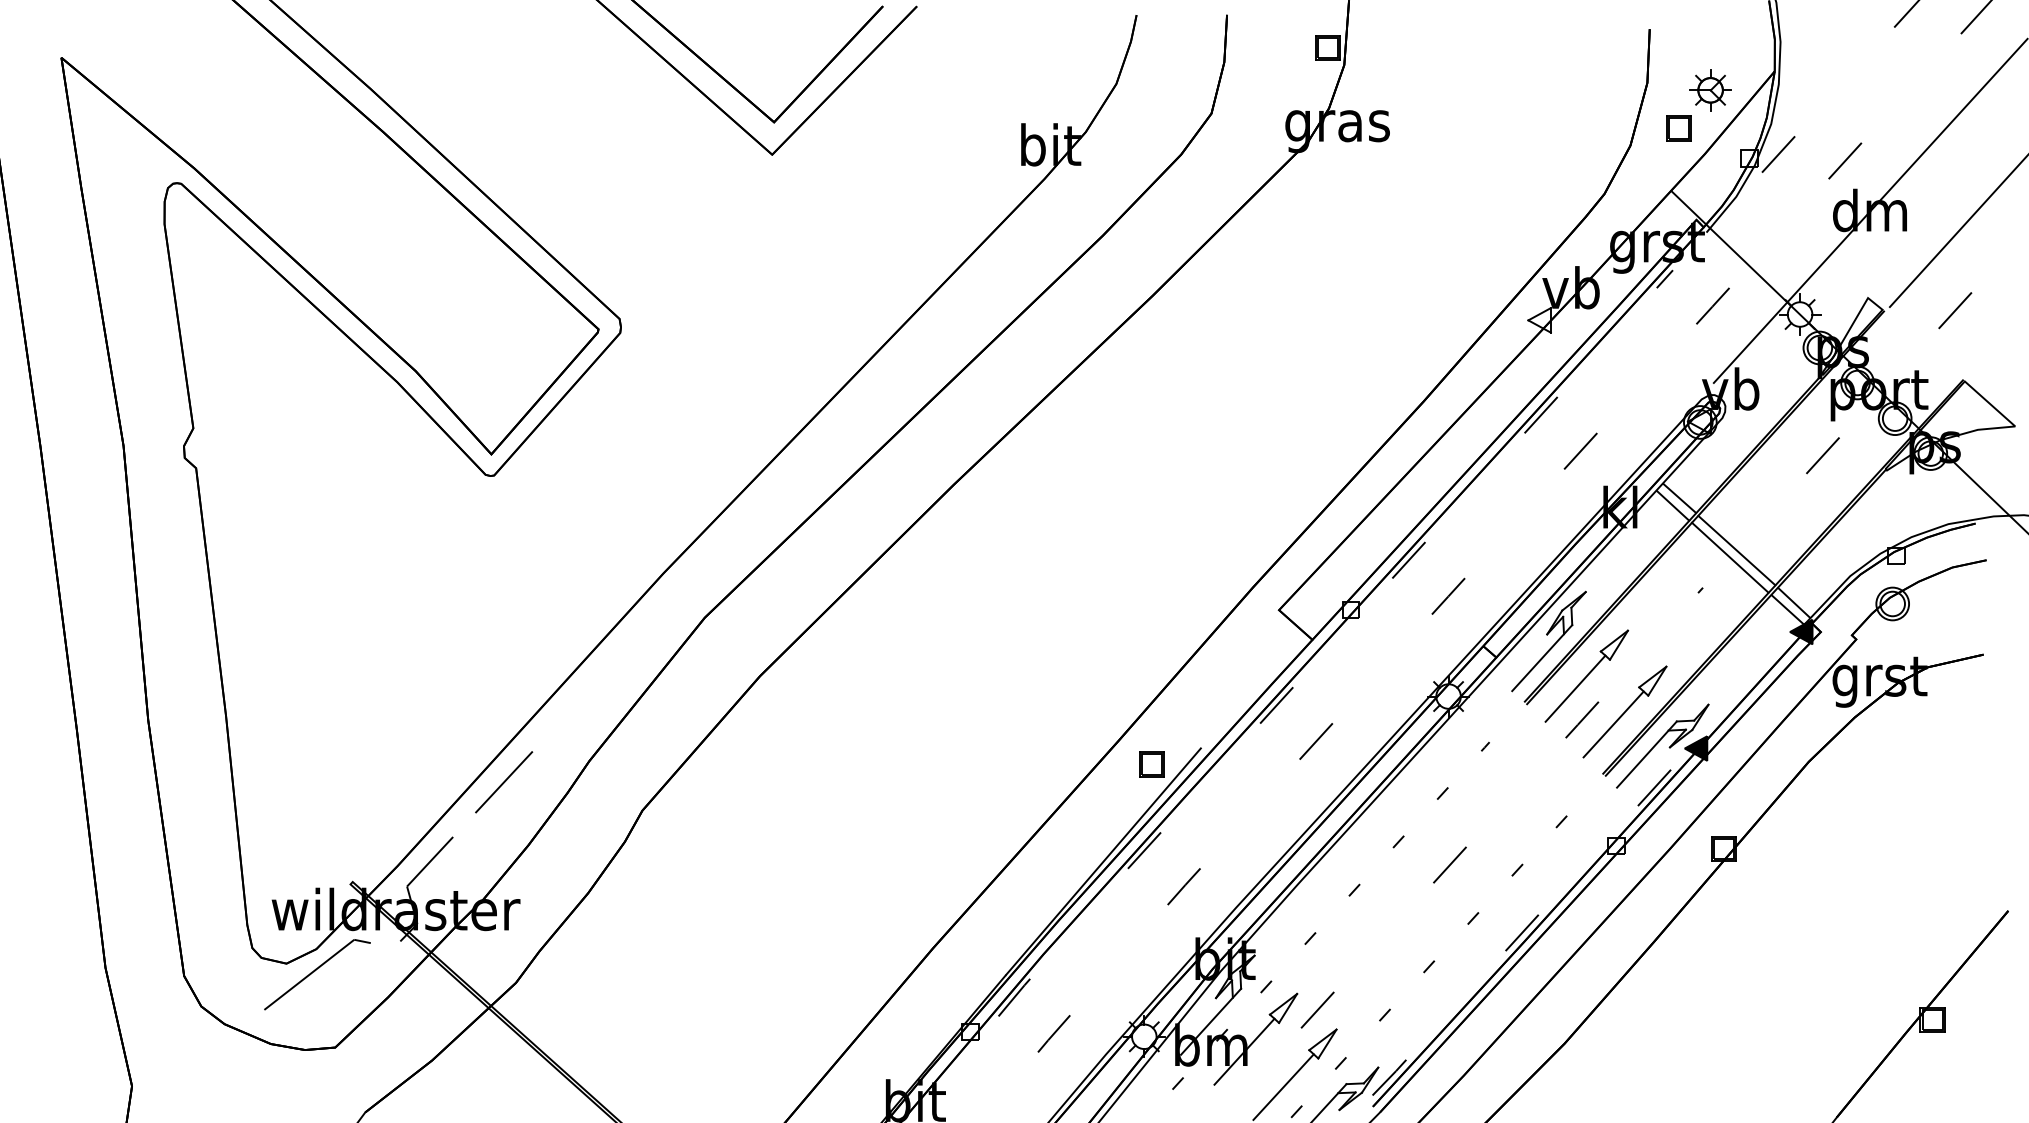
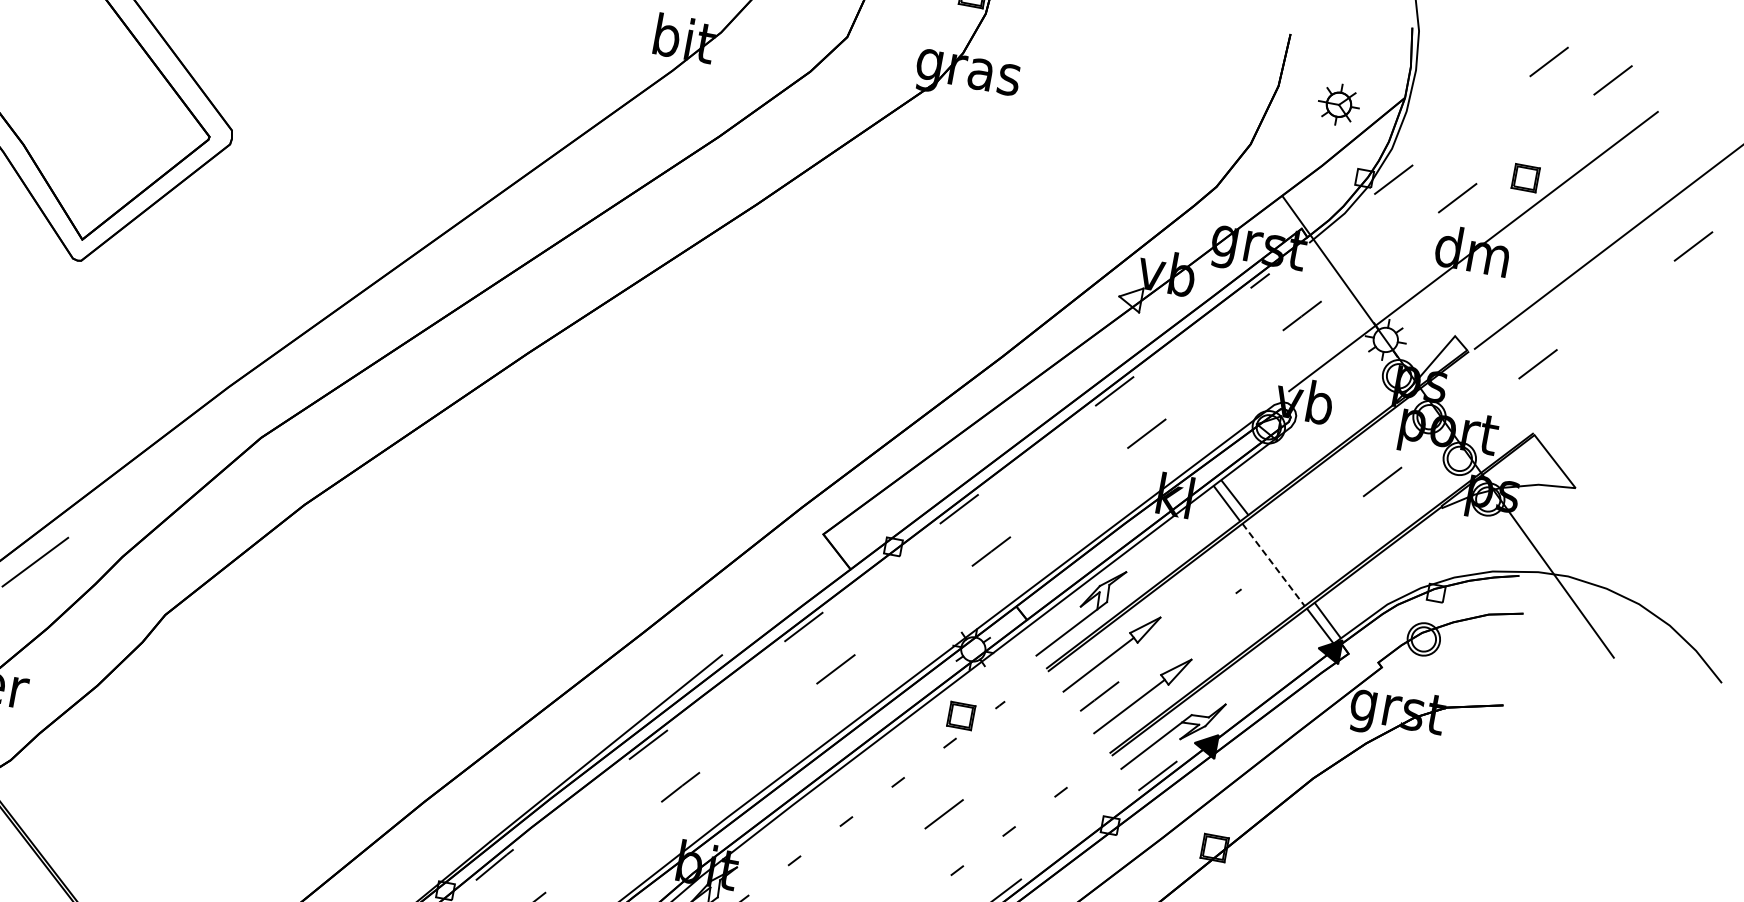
part: (1678, 128) -> (1525, 177), moved
line: (1736, 550) -> (1280, 558), removed
line: (1730, 557) -> (1273, 564), solid -> dashed
part: (1151, 764) -> (960, 715), moved

